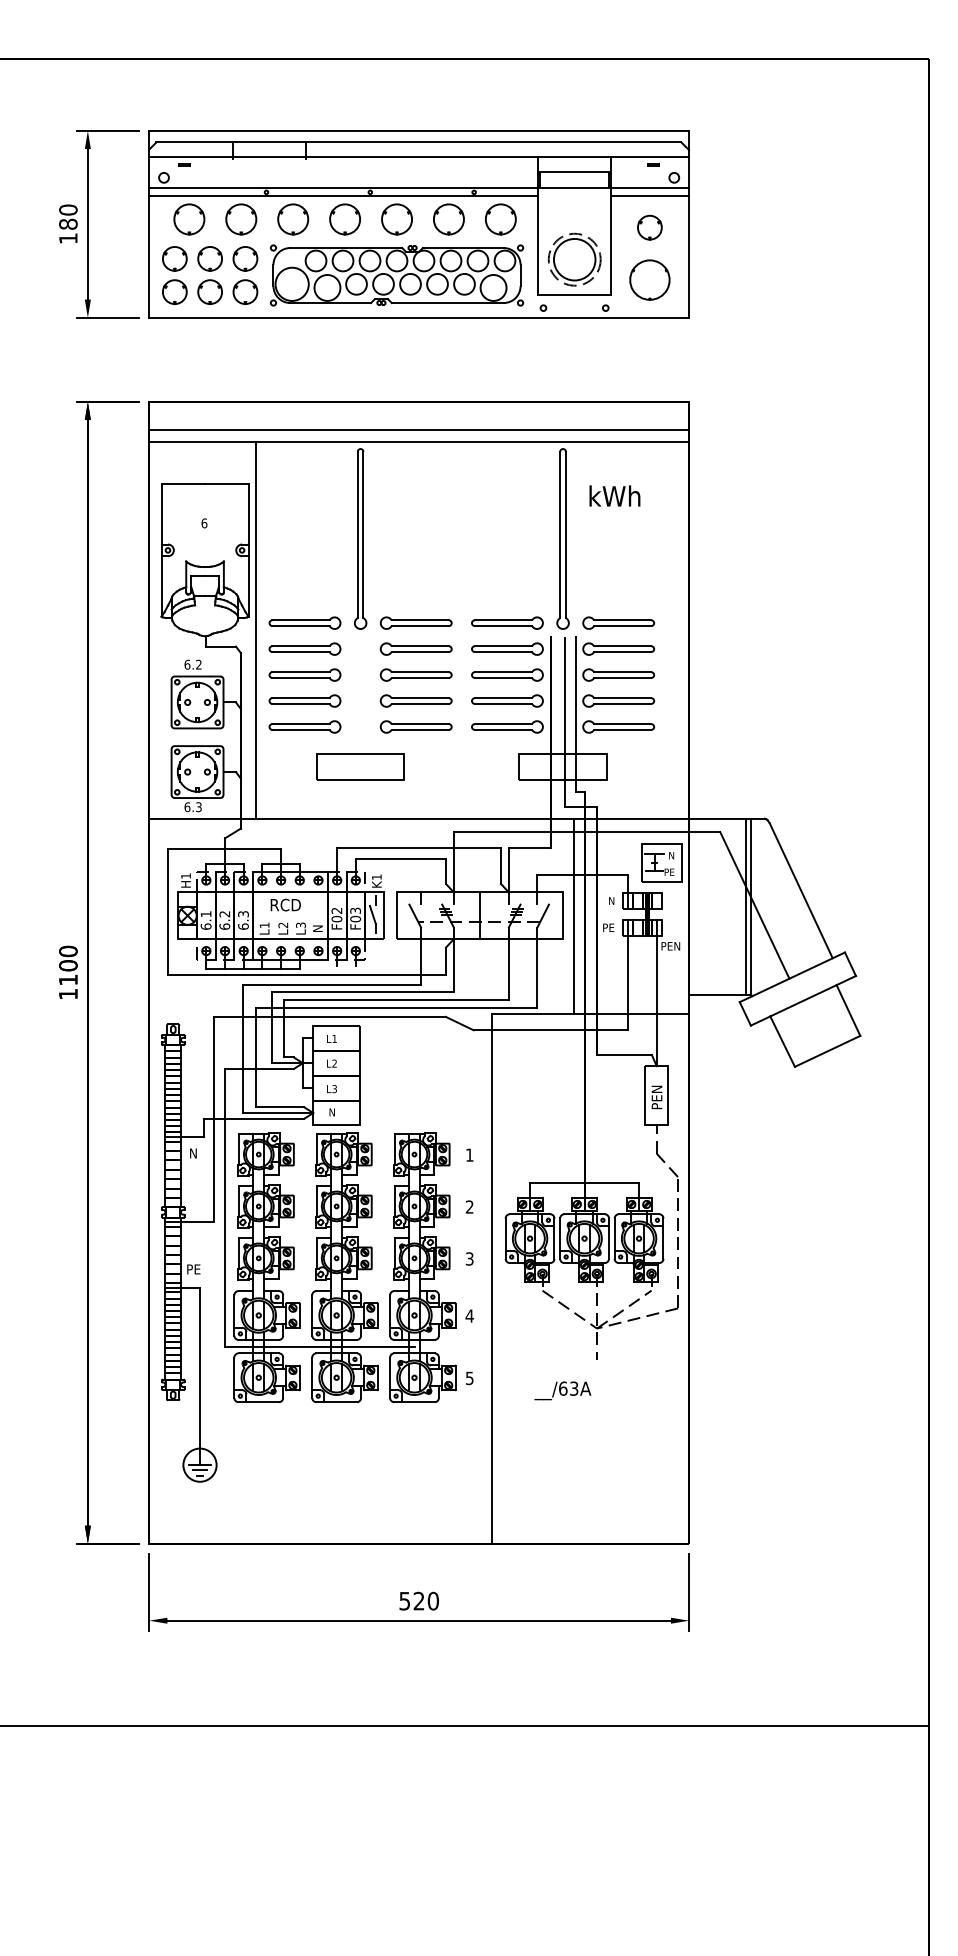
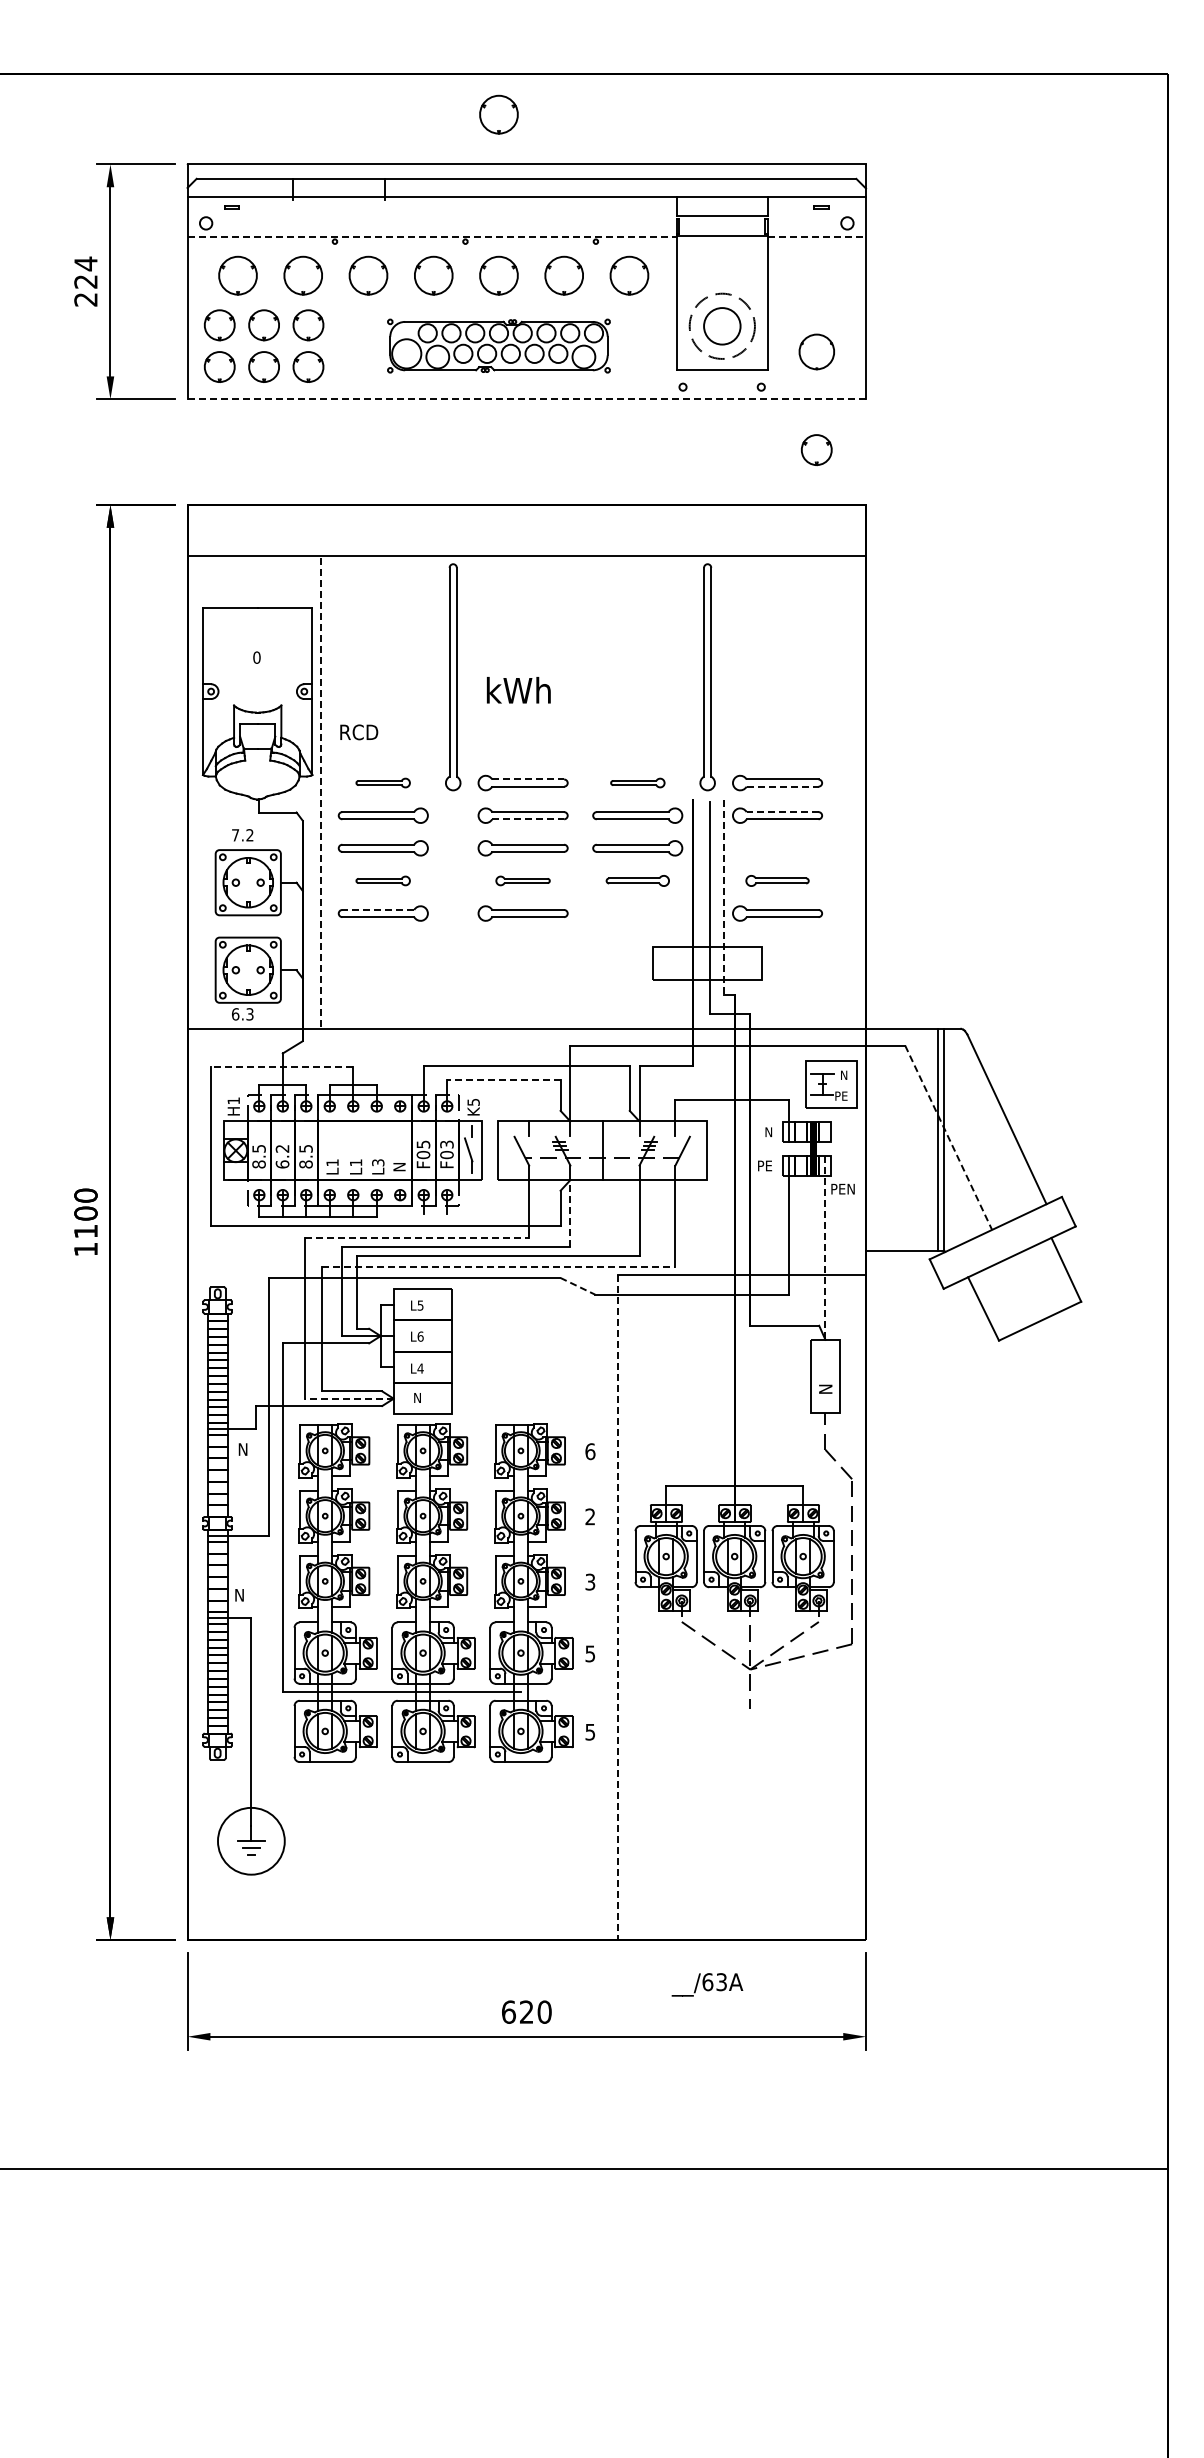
part: (396, 91) -> (498, 114), added
line: (344, 188) -> (432, 236), solid -> dashed
line: (650, 188) -> (817, 236), solid -> dashed
line: (343, 196) -> (431, 246), removed
line: (649, 196) -> (816, 246), removed
text: (68, 224) -> (85, 281), 180 -> 224
part: (649, 228) -> (816, 450), moved
circle: (574, 259) -> (722, 326), size x0.7
part: (396, 274) -> (498, 345), size x0.7
part: (649, 279) -> (816, 351), size x0.7
line: (419, 317) -> (527, 399), solid -> dashed
line: (418, 430) -> (526, 540), removed
text: (614, 496) -> (518, 690), moved
text: (204, 523) -> (256, 657), 6 -> 0
line: (420, 620) -> (528, 779), solid -> dashed
part: (304, 622) -> (382, 782), size x0.6
part: (507, 622) -> (637, 782), size x0.6
line: (622, 625) -> (782, 786), solid -> dashed
line: (255, 629) -> (321, 791), solid -> dashed
line: (622, 646) -> (782, 812), solid -> dashed
line: (420, 652) -> (528, 819), solid -> dashed
text: (187, 664) -> (235, 835), 6.2 -> 7.2
part: (618, 675) -> (777, 848), removed
part: (304, 700) -> (382, 880), size x0.6
part: (415, 700) -> (522, 880), size x0.6
part: (507, 700) -> (637, 880), size x0.7
part: (618, 700) -> (777, 880), size x0.7
line: (575, 714) -> (723, 897), solid -> dashed
line: (301, 723) -> (378, 909), solid -> dashed
part: (507, 726) -> (637, 913), removed
part: (360, 766) -> (452, 963), removed
line: (223, 848) -> (281, 1066), solid -> dashed
line: (400, 859) -> (503, 1079), solid -> dashed
text: (376, 877) -> (473, 1102), K1 -> K5
text: (286, 905) -> (359, 732), moved
line: (754, 905) -> (948, 1137), solid -> dashed
text: (336, 910) -> (423, 1144), F02 -> F05
line: (573, 916) -> (720, 1151), removed
text: (205, 920) -> (258, 1156), 6.1 -> 8.5
text: (243, 920) -> (305, 1156), 6.3 -> 8.5
text: (282, 925) -> (355, 1162), L2 -> L1
line: (453, 965) -> (570, 1213), solid -> dashed
line: (332, 984) -> (417, 1237), solid -> dashed
line: (656, 993) -> (825, 1248), solid -> dashed
line: (396, 1007) -> (498, 1266), solid -> dashed
line: (460, 1023) -> (578, 1286), solid -> dashed
text: (334, 1038) -> (420, 1305), L1 -> L5
text: (334, 1063) -> (420, 1336), L2 -> L6
text: (334, 1089) -> (420, 1368), L3 -> L4
text: (656, 1096) -> (825, 1378), PEN -> N
line: (277, 1112) -> (348, 1398), solid -> dashed
text: (469, 1155) -> (590, 1451), 1 -> 6
text: (193, 1269) -> (243, 1595), PE -> N
line: (492, 1279) -> (618, 1607), solid -> dashed
text: (469, 1315) -> (590, 1653), 4 -> 5
text: (562, 1390) -> (707, 1984), moved
circle: (200, 1465) -> (251, 1841), size x1.6
text: (404, 1600) -> (508, 2011), 520 -> 620

